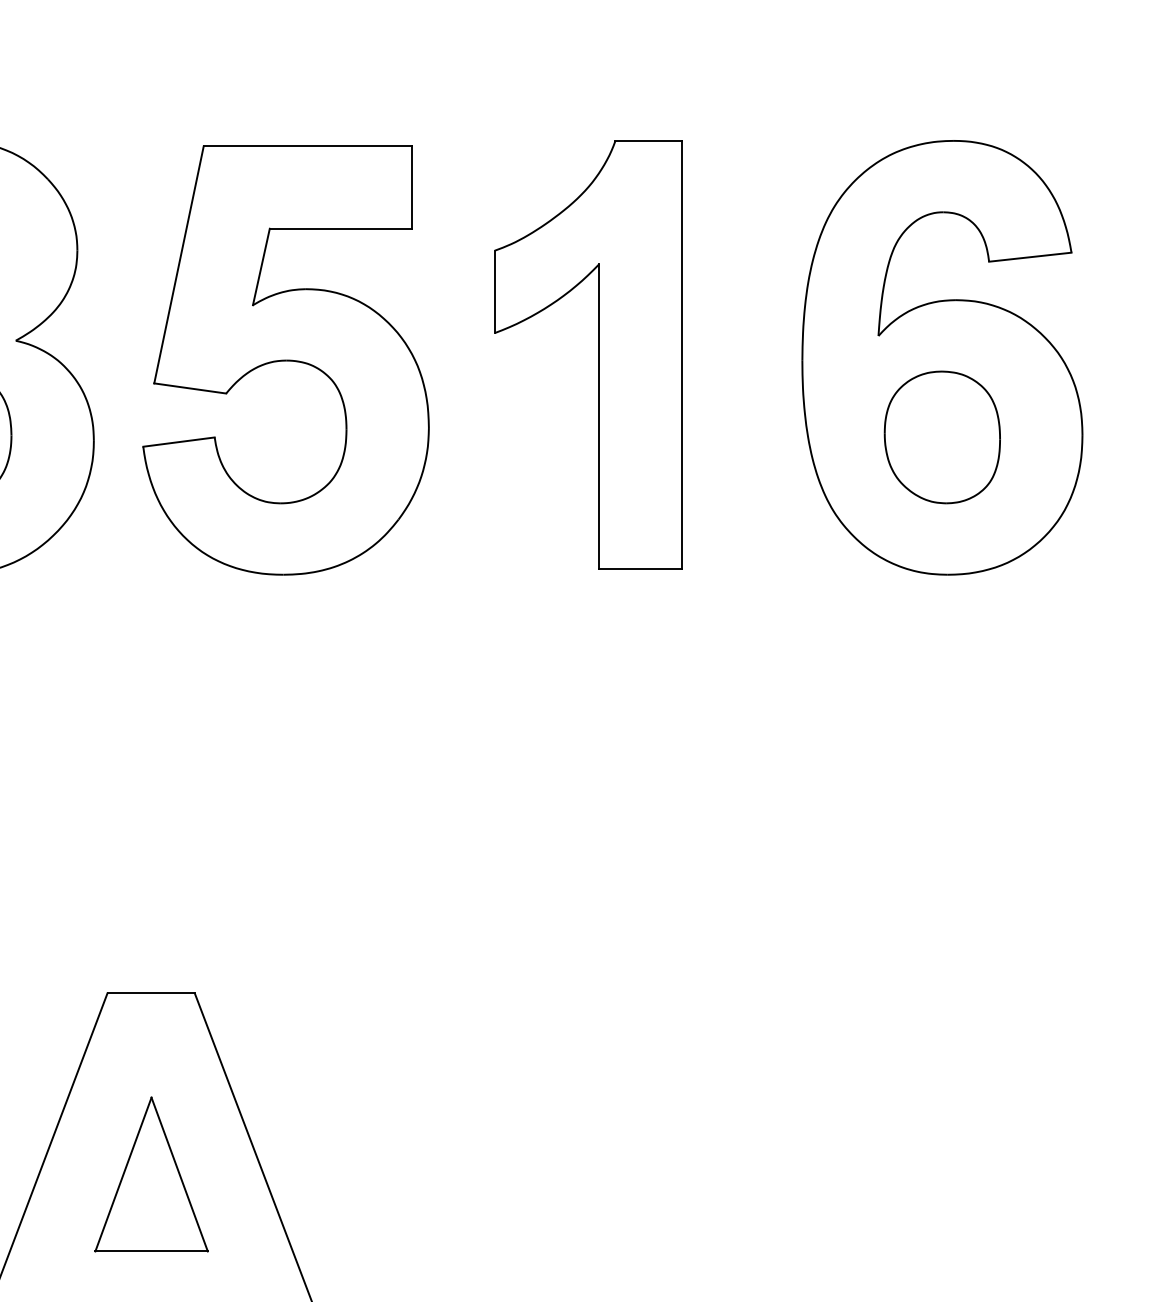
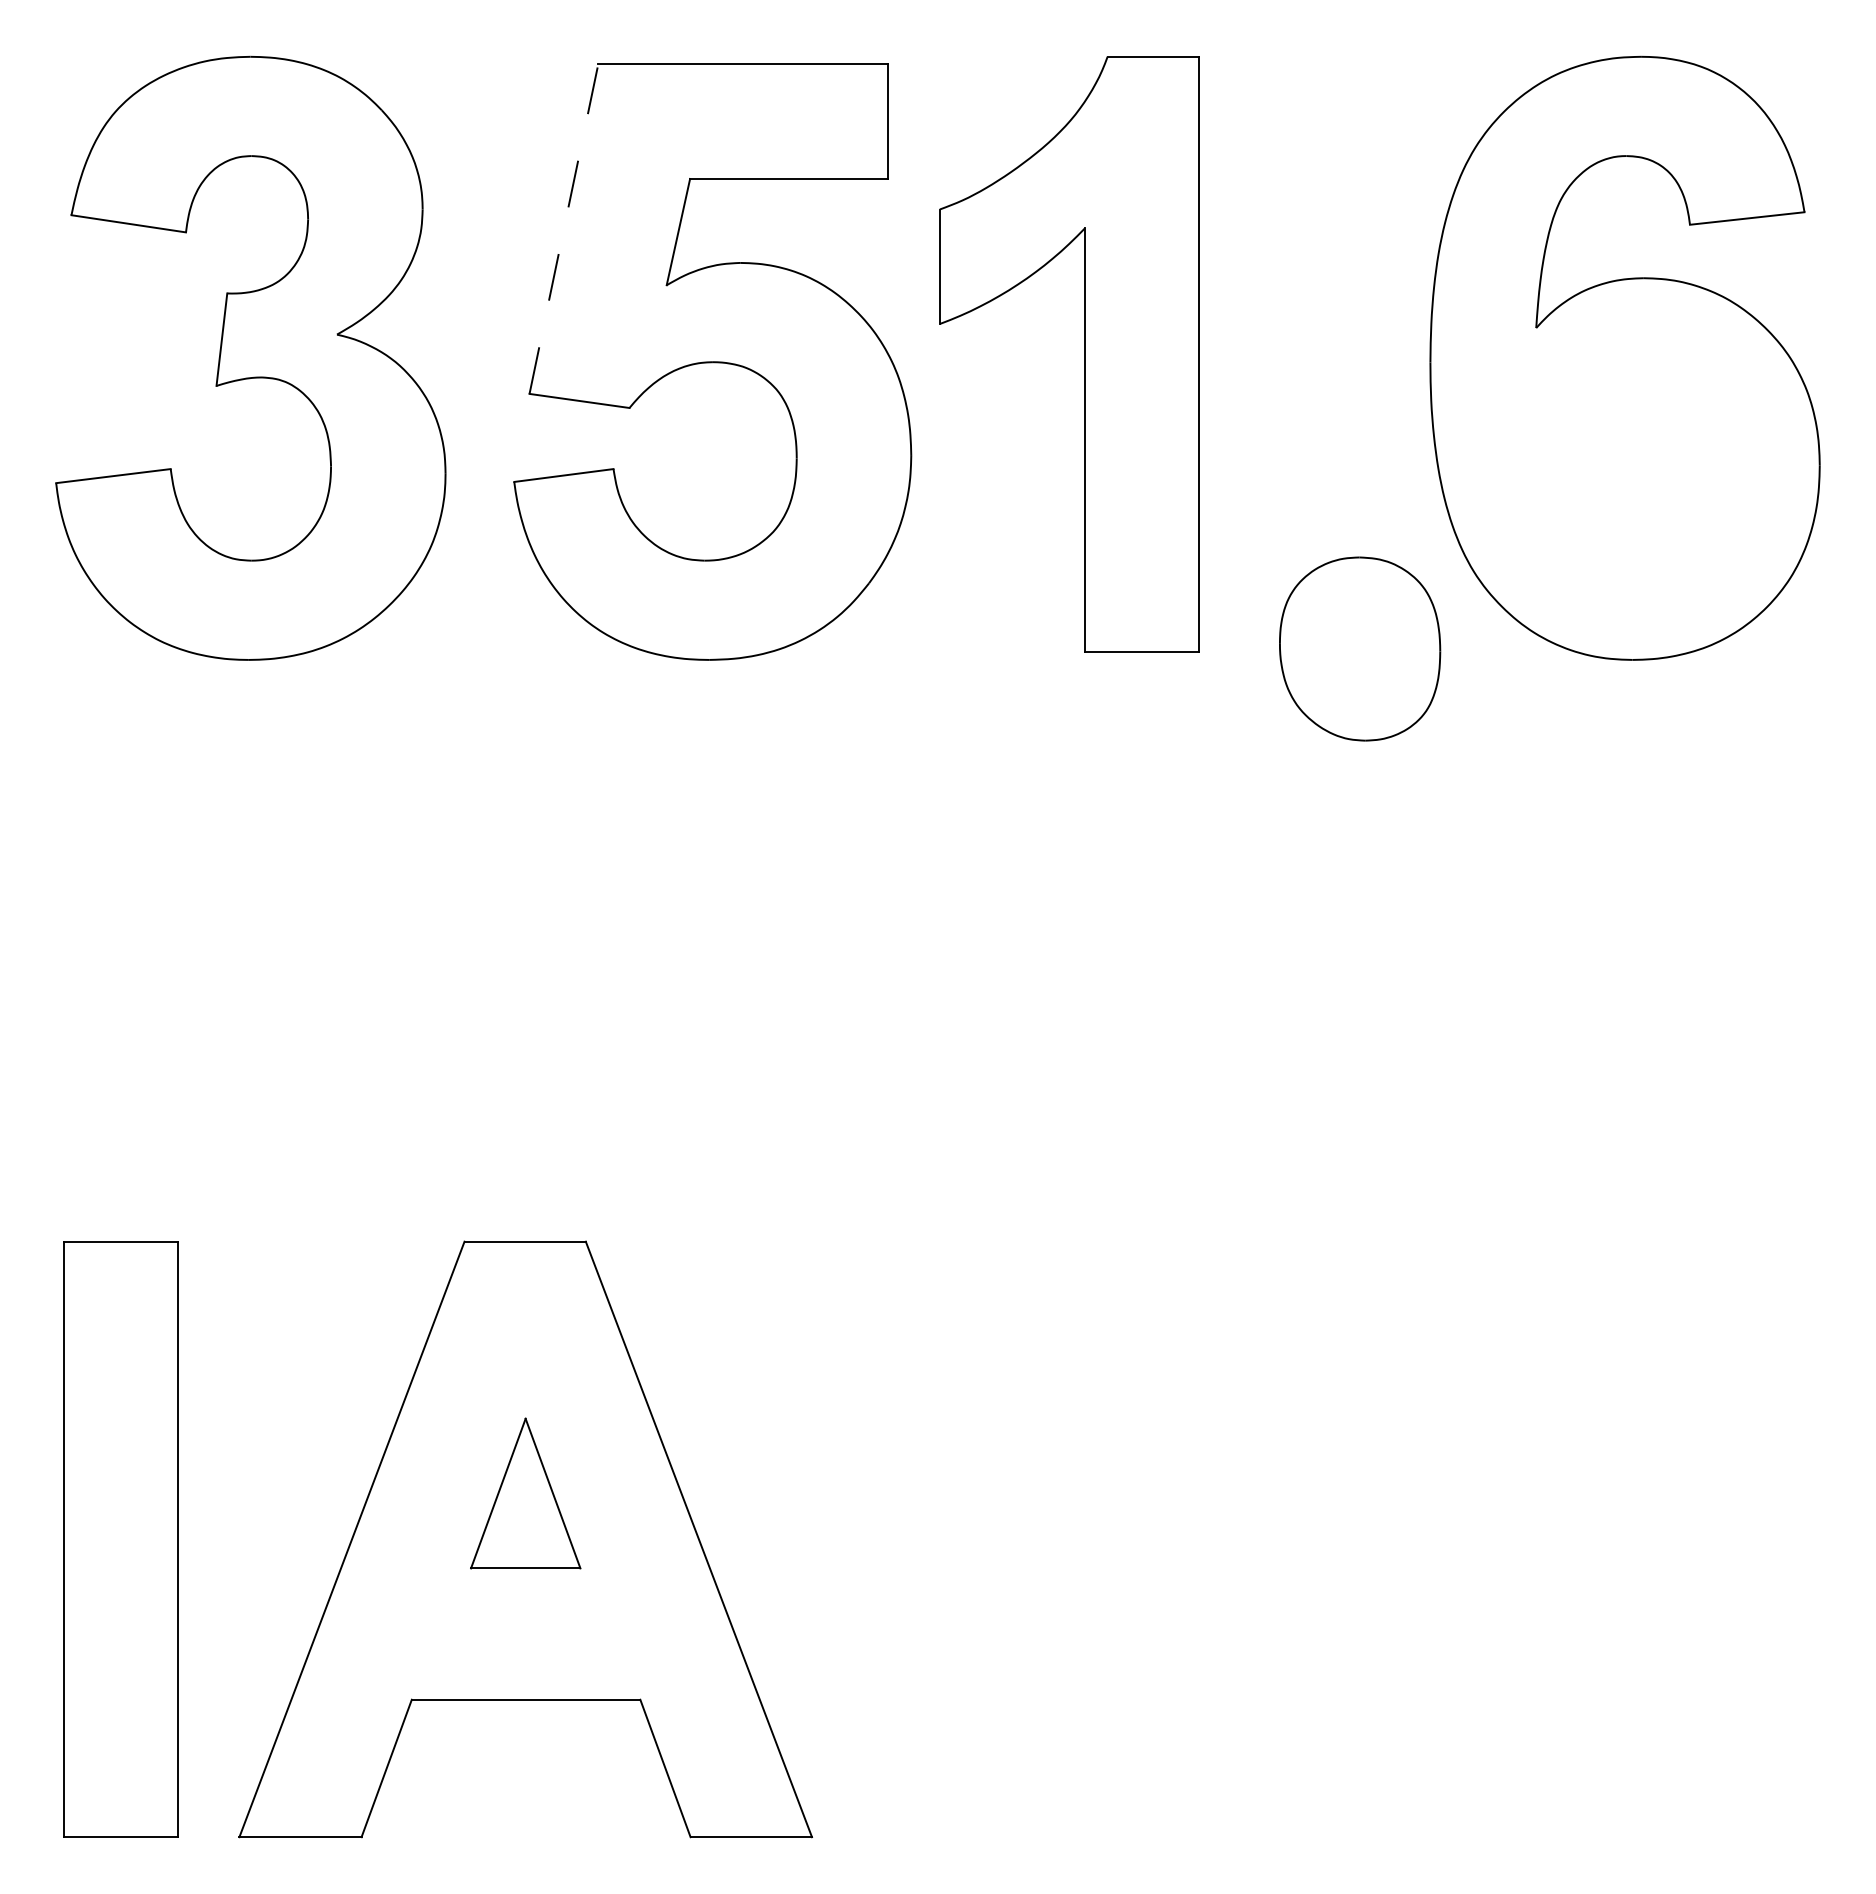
line: (179, 264) -> (564, 228), solid -> dashed
part: (598, 355) -> (1084, 354), moved
part: (942, 437) -> (1360, 648), moved
part: (151, 1174) -> (525, 1493), size x0.7

